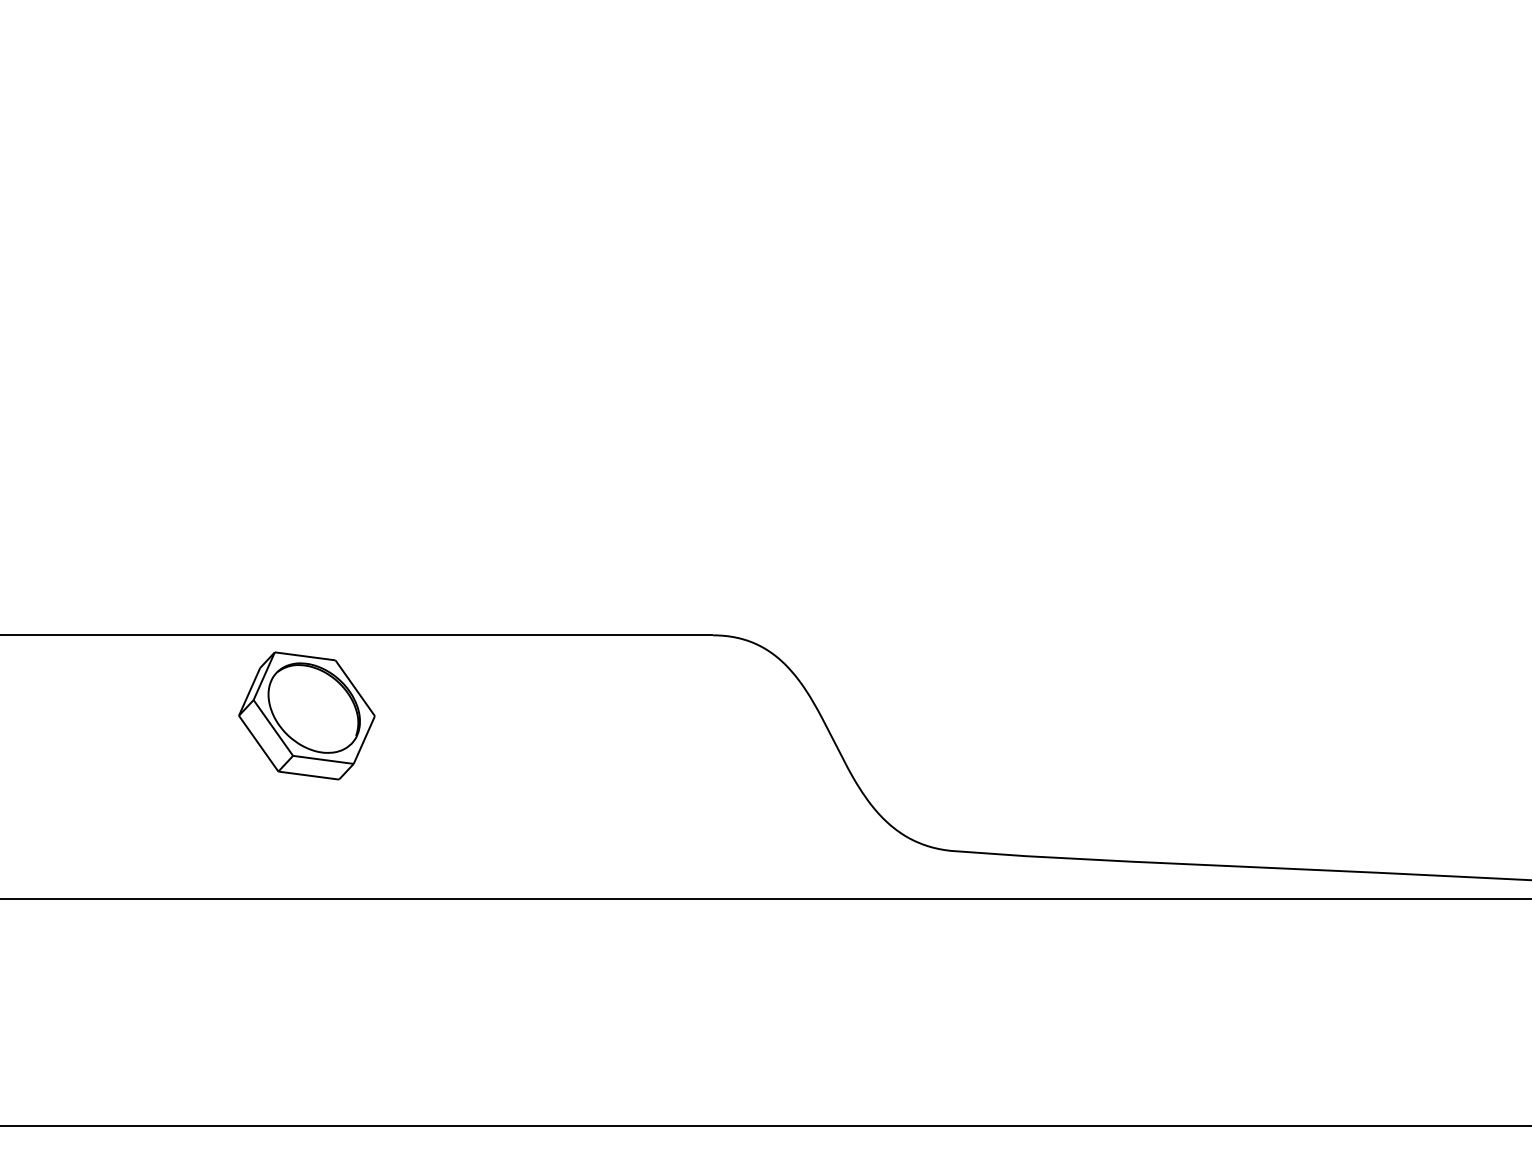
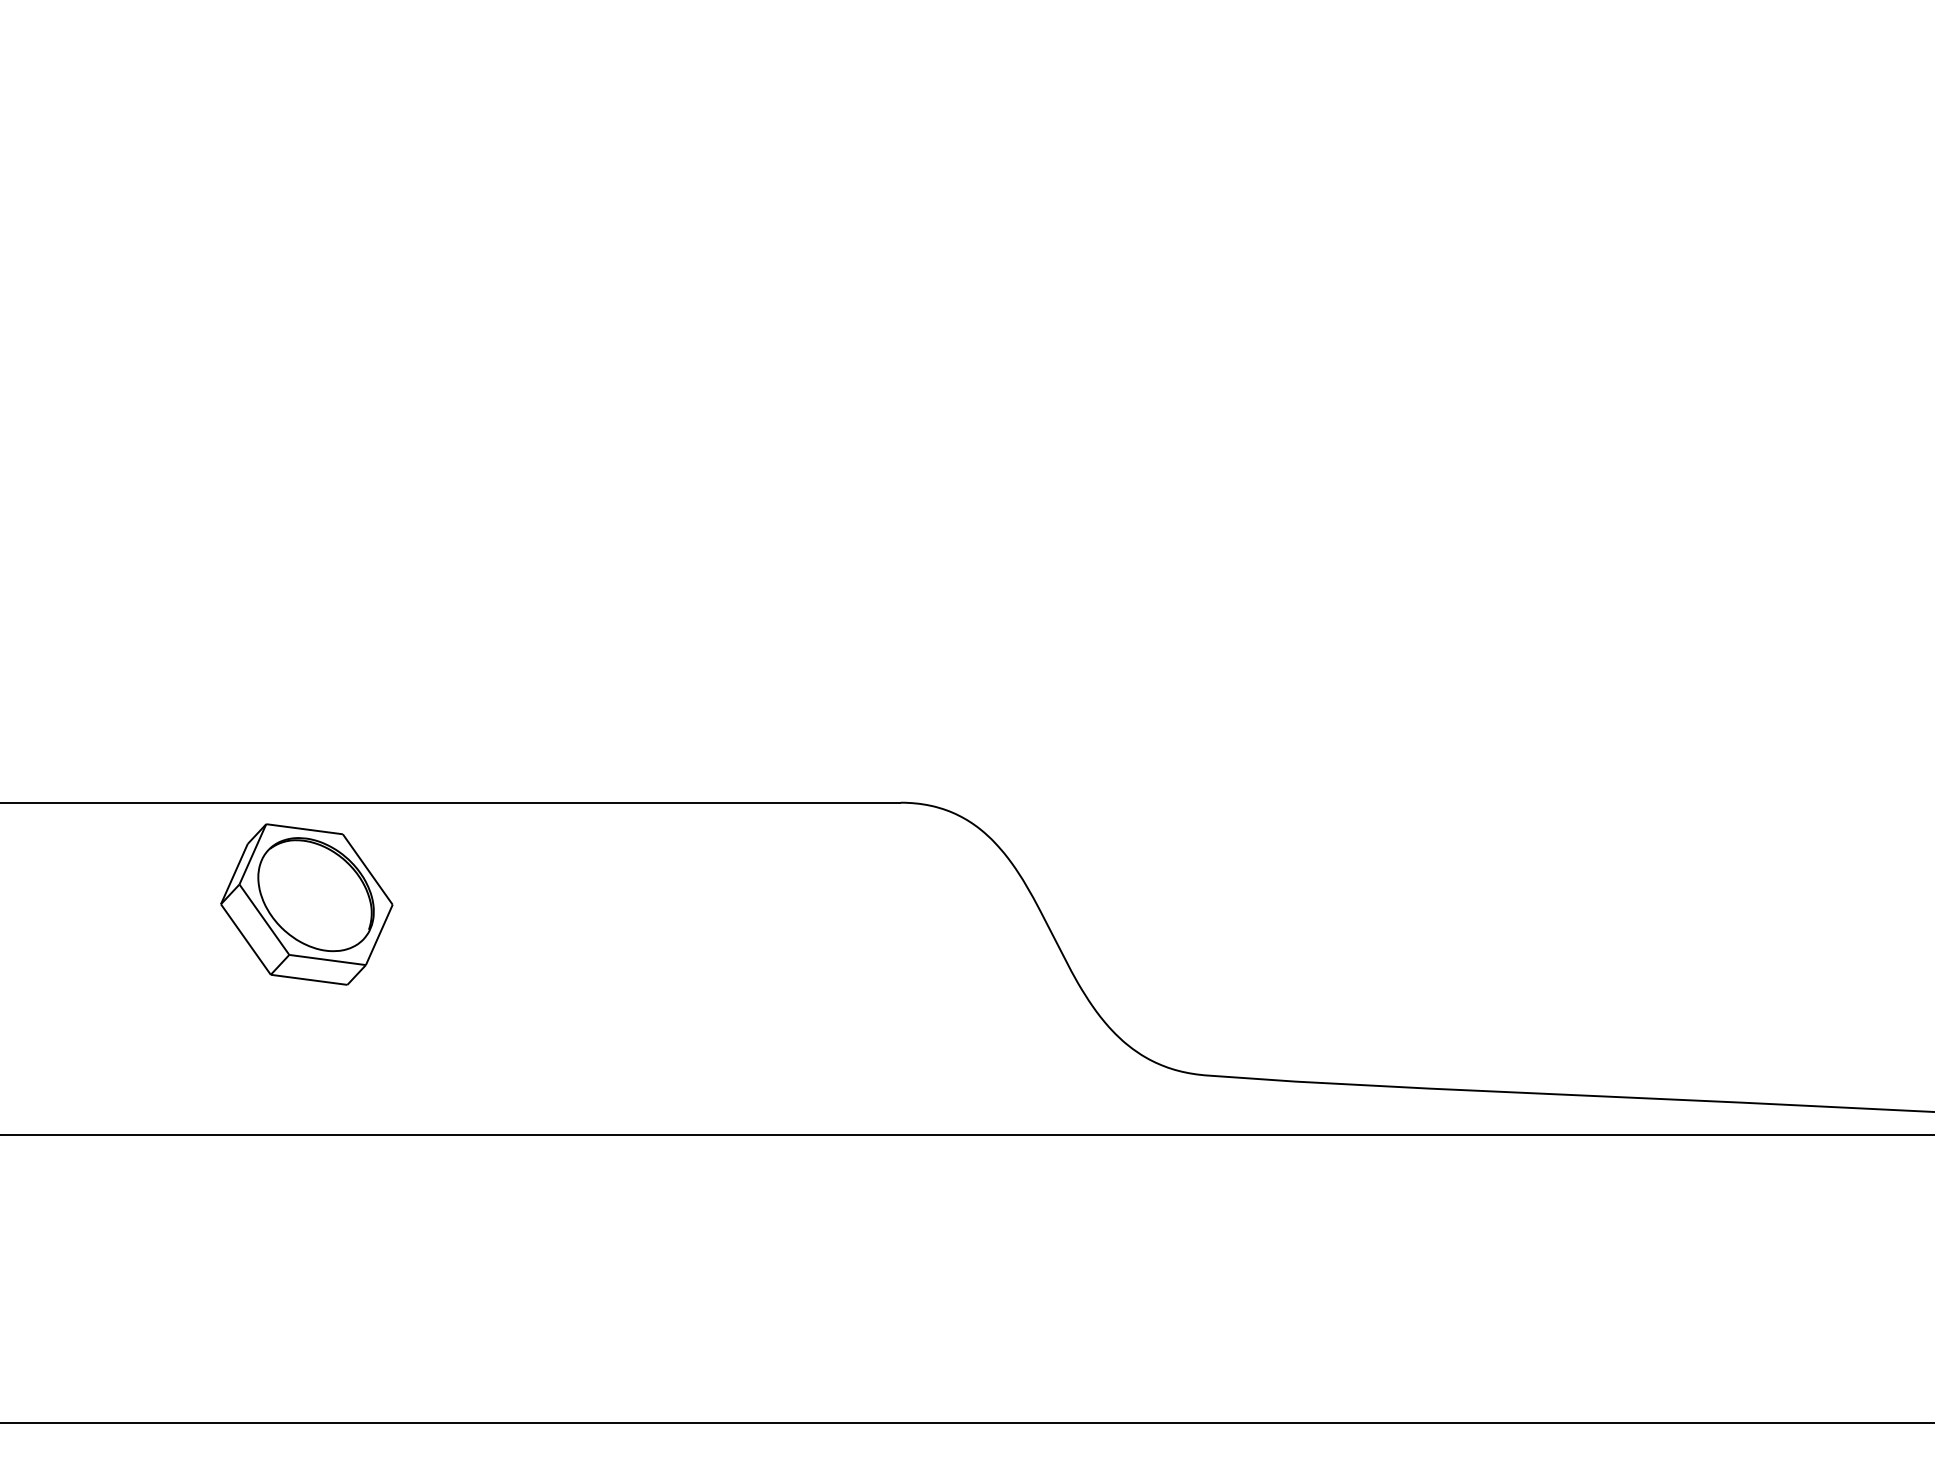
part: (306, 715) -> (306, 903), moved

